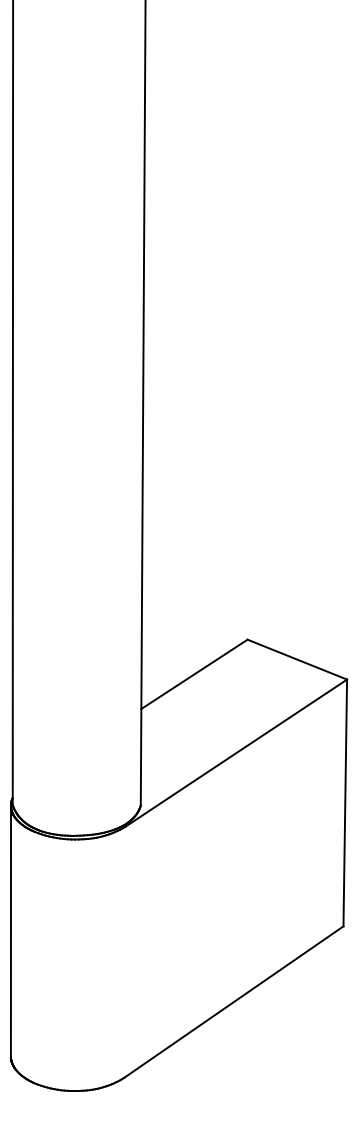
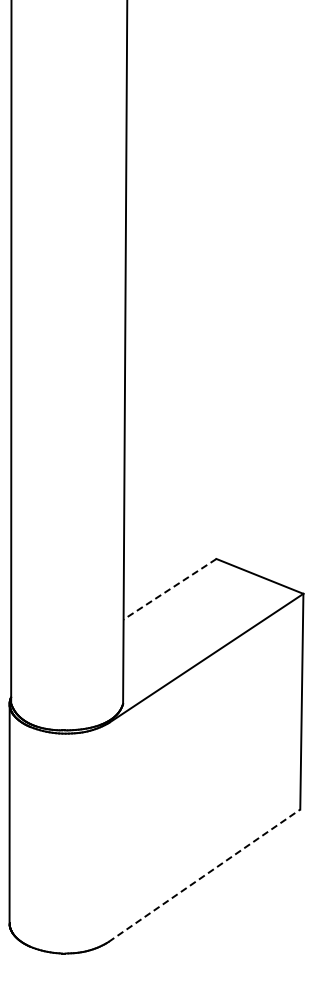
line: (193, 674) -> (169, 589), solid -> dashed
line: (233, 1001) -> (204, 875), solid -> dashed

